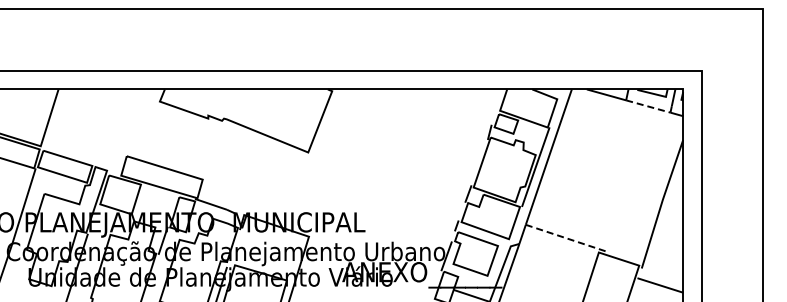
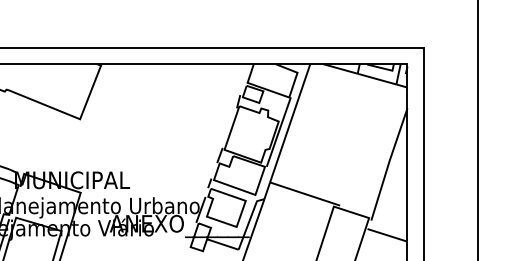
line: (648, 106) -> (377, 79), dashed -> solid
line: (565, 237) -> (304, 193), dashed -> solid

